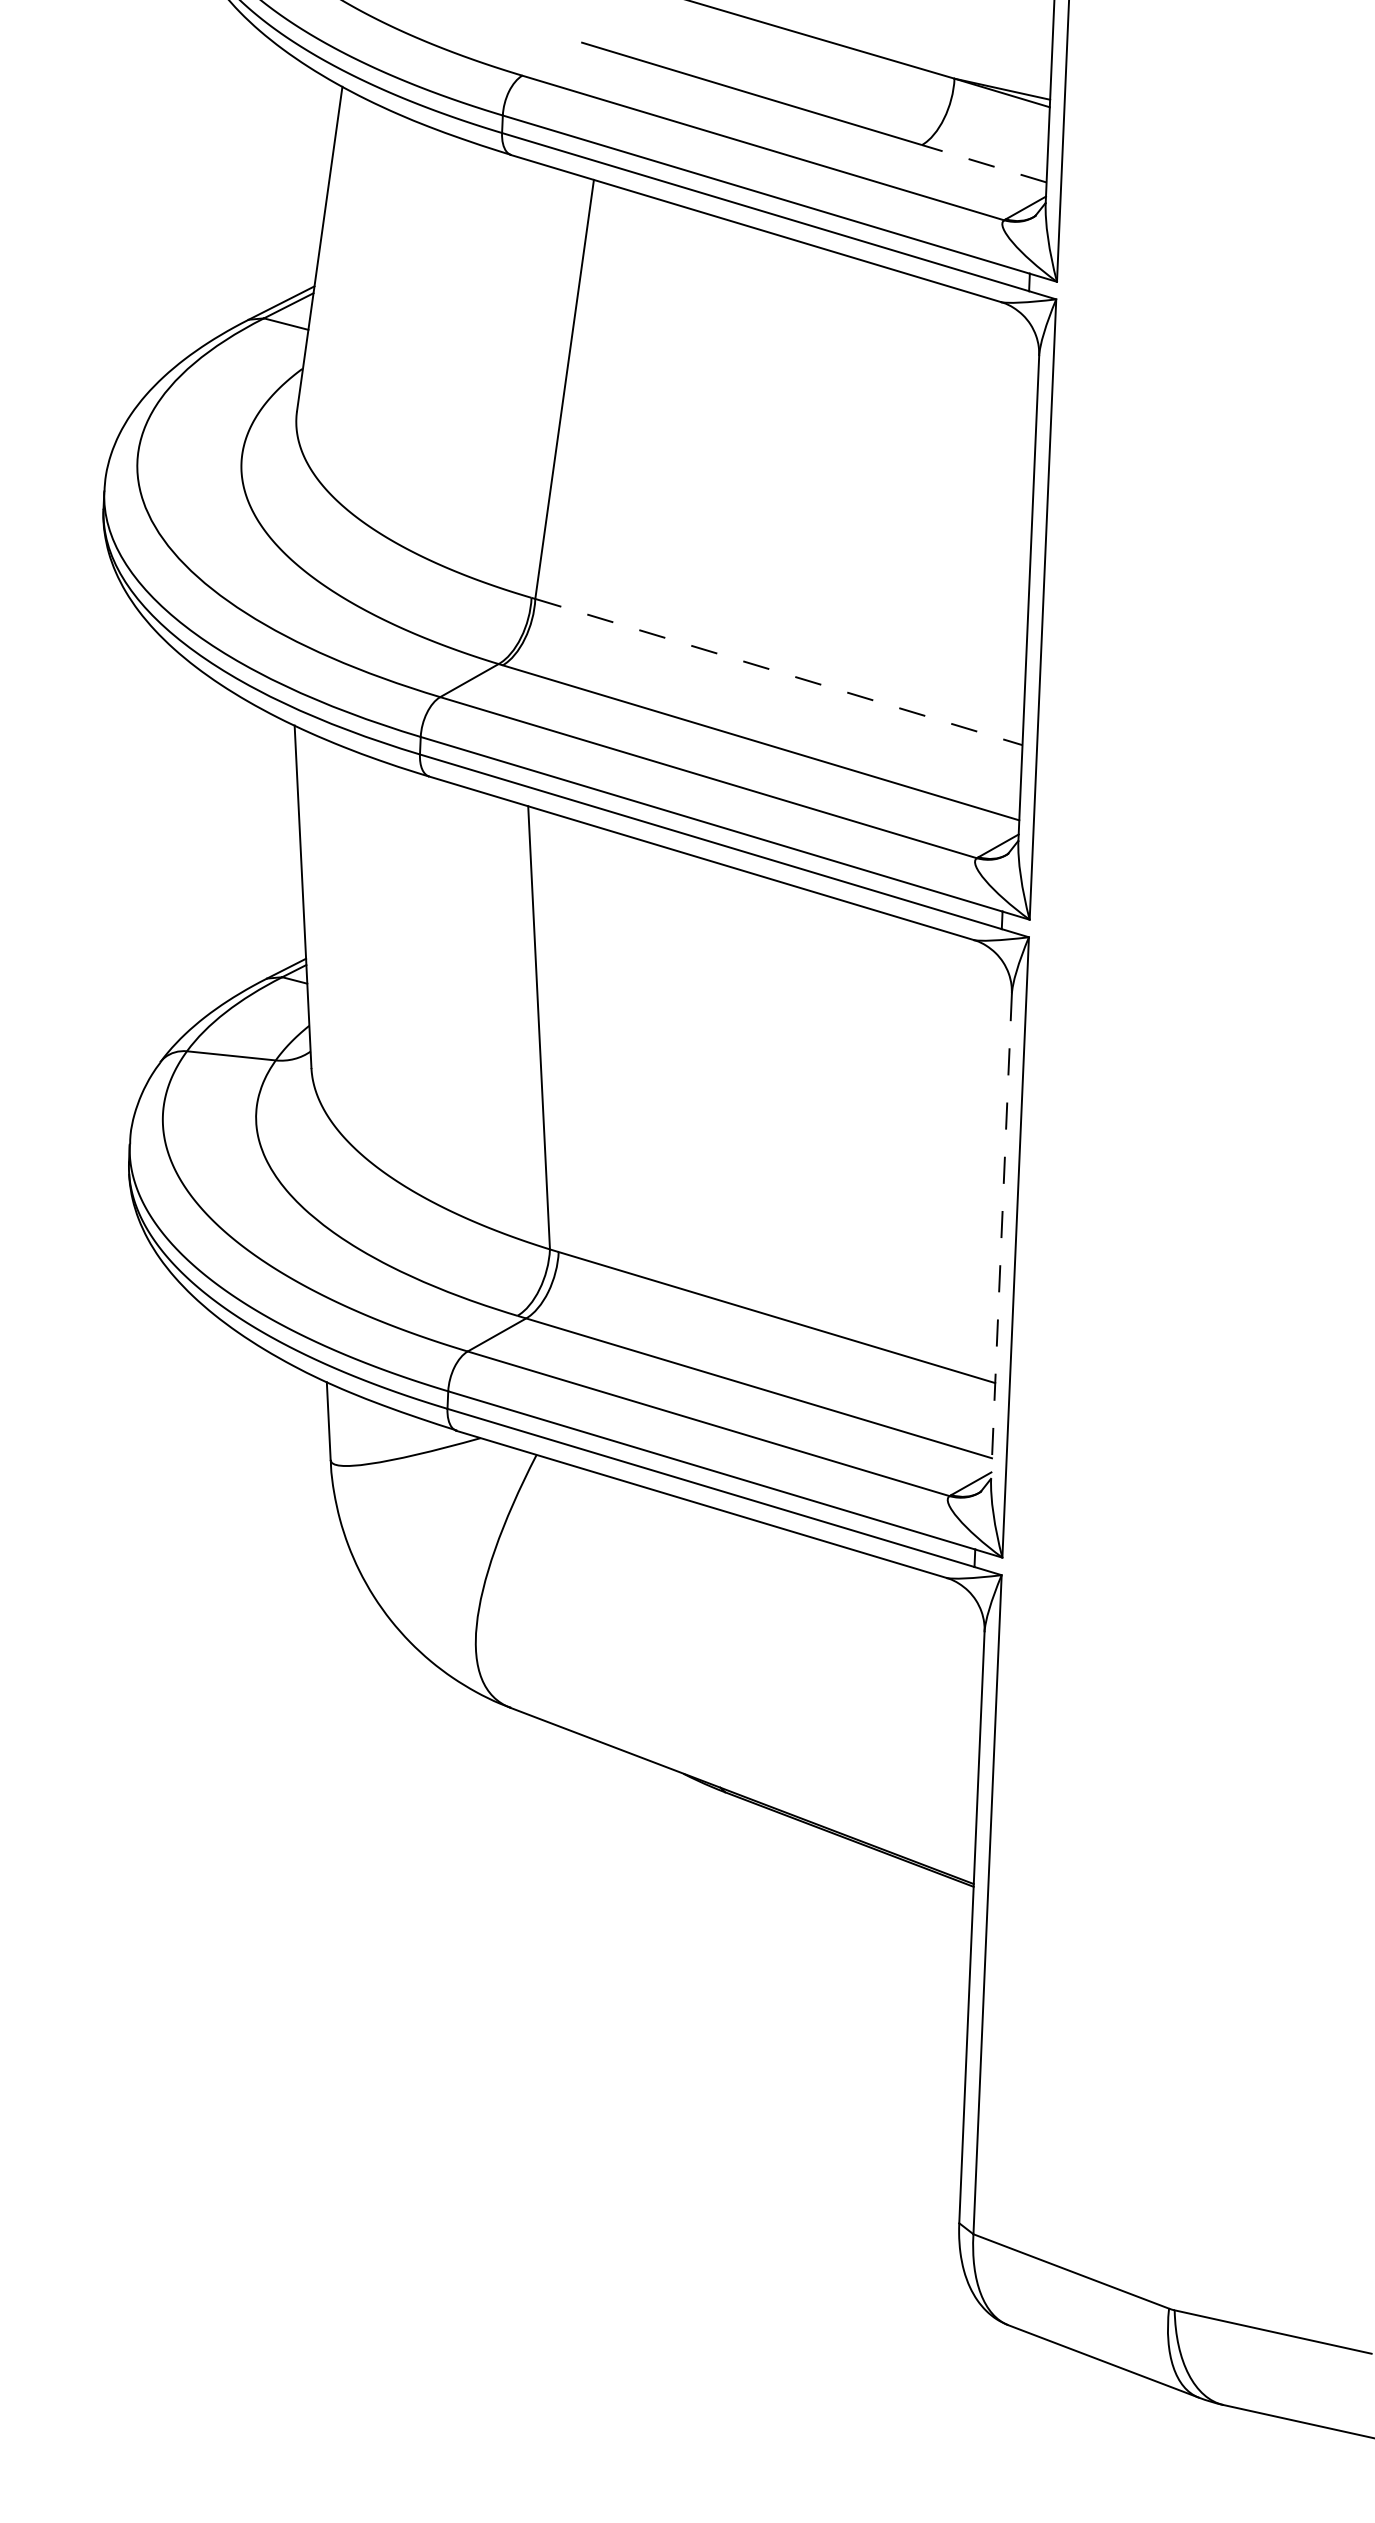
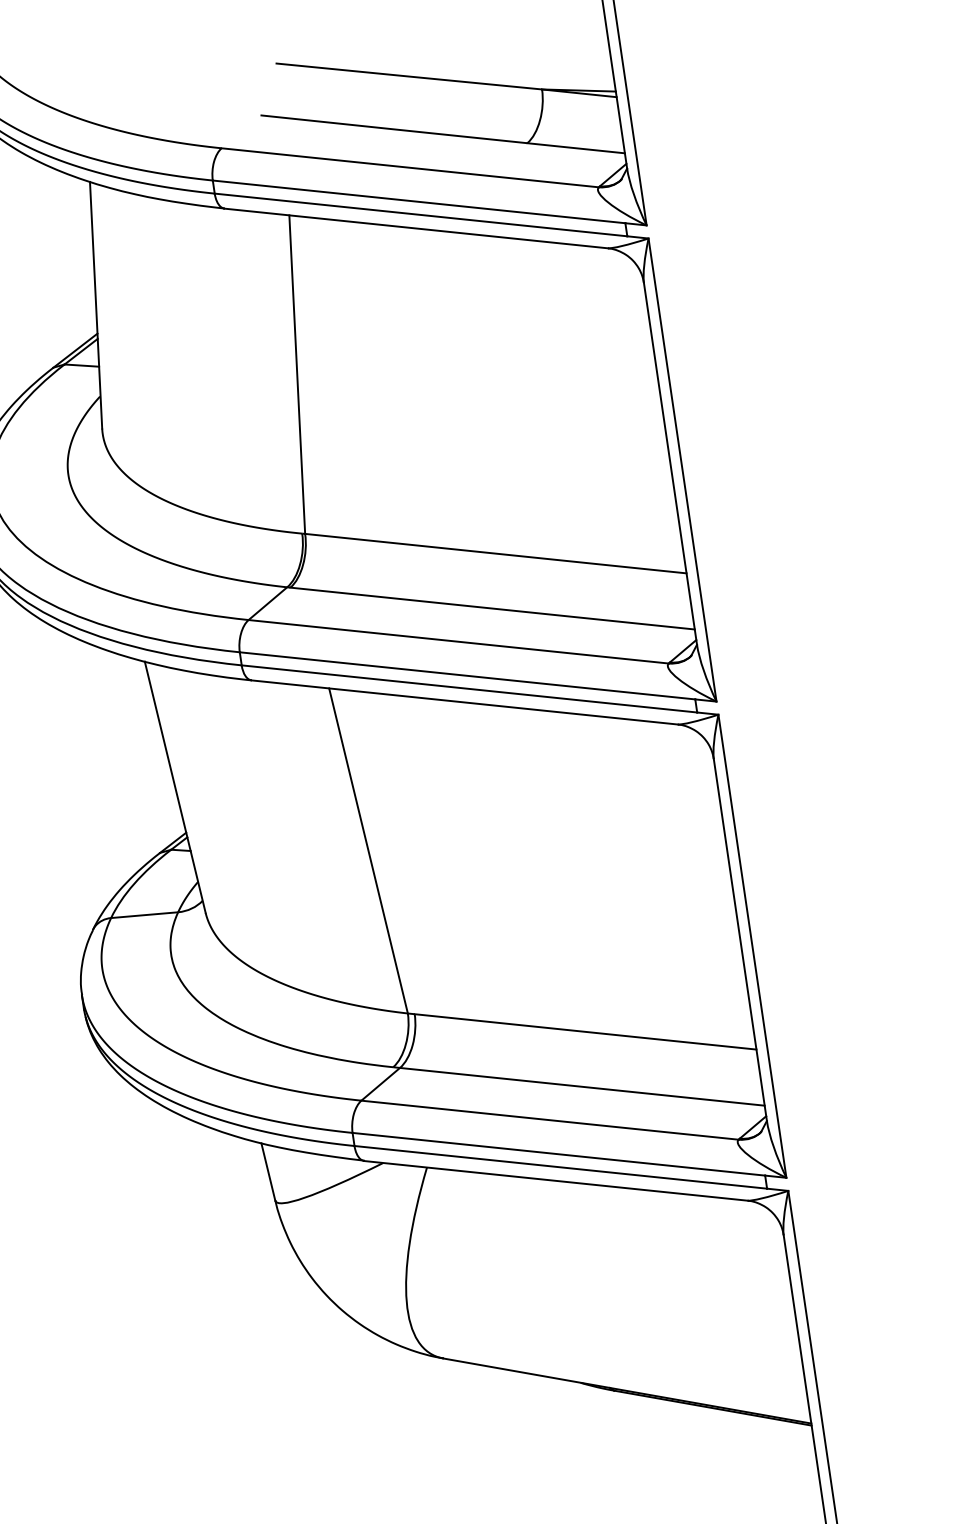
line: (983, 163) -> (575, 148), dashed -> solid
line: (779, 672) -> (496, 553), dashed -> solid
line: (1001, 1236) -> (740, 940), dashed -> solid

